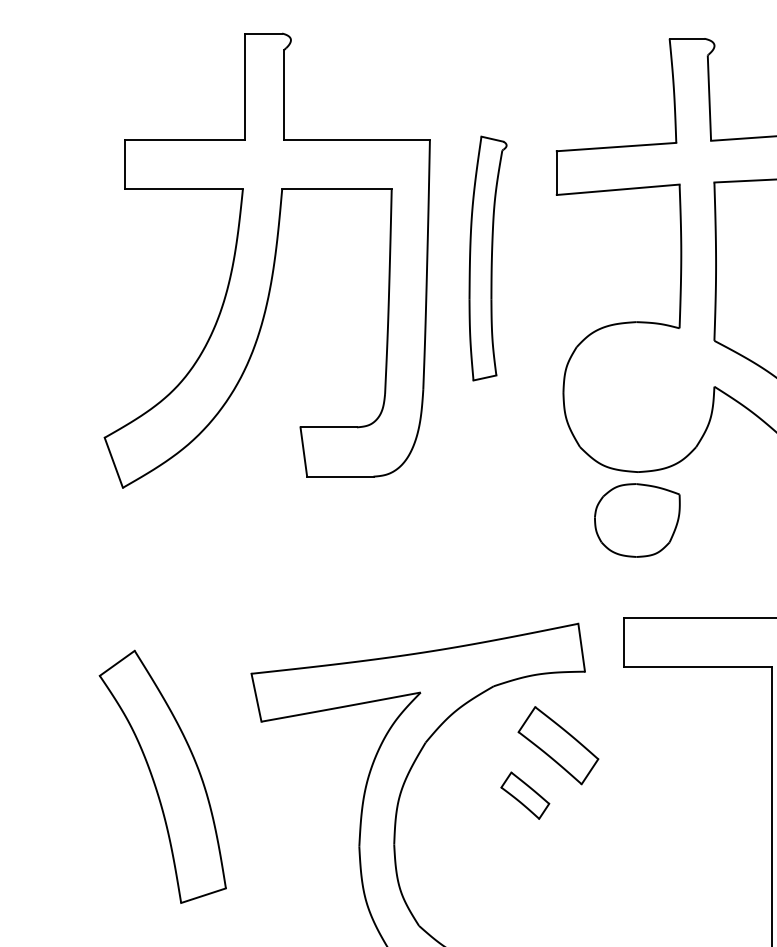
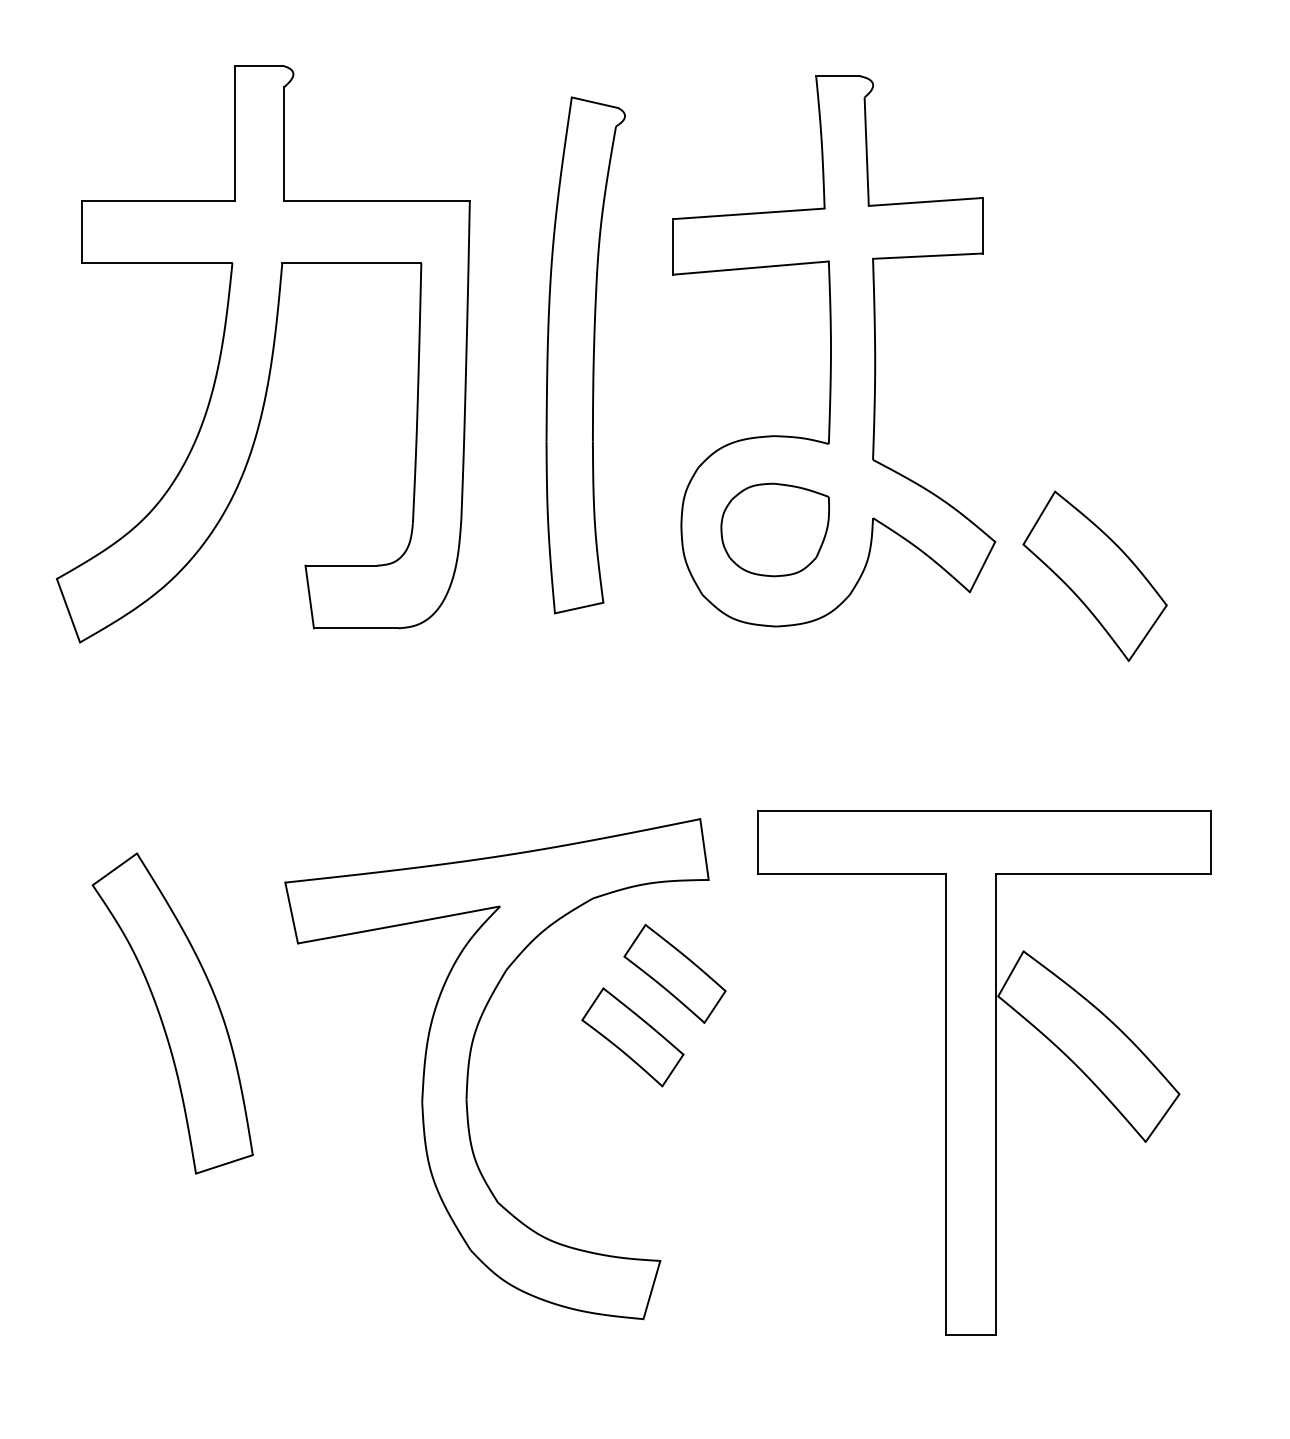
part: (487, 258) -> (585, 355), size x1.67
part: (266, 260) -> (262, 354), moved
part: (636, 520) -> (774, 529), moved
part: (524, 795) -> (632, 1037), size x1.67

